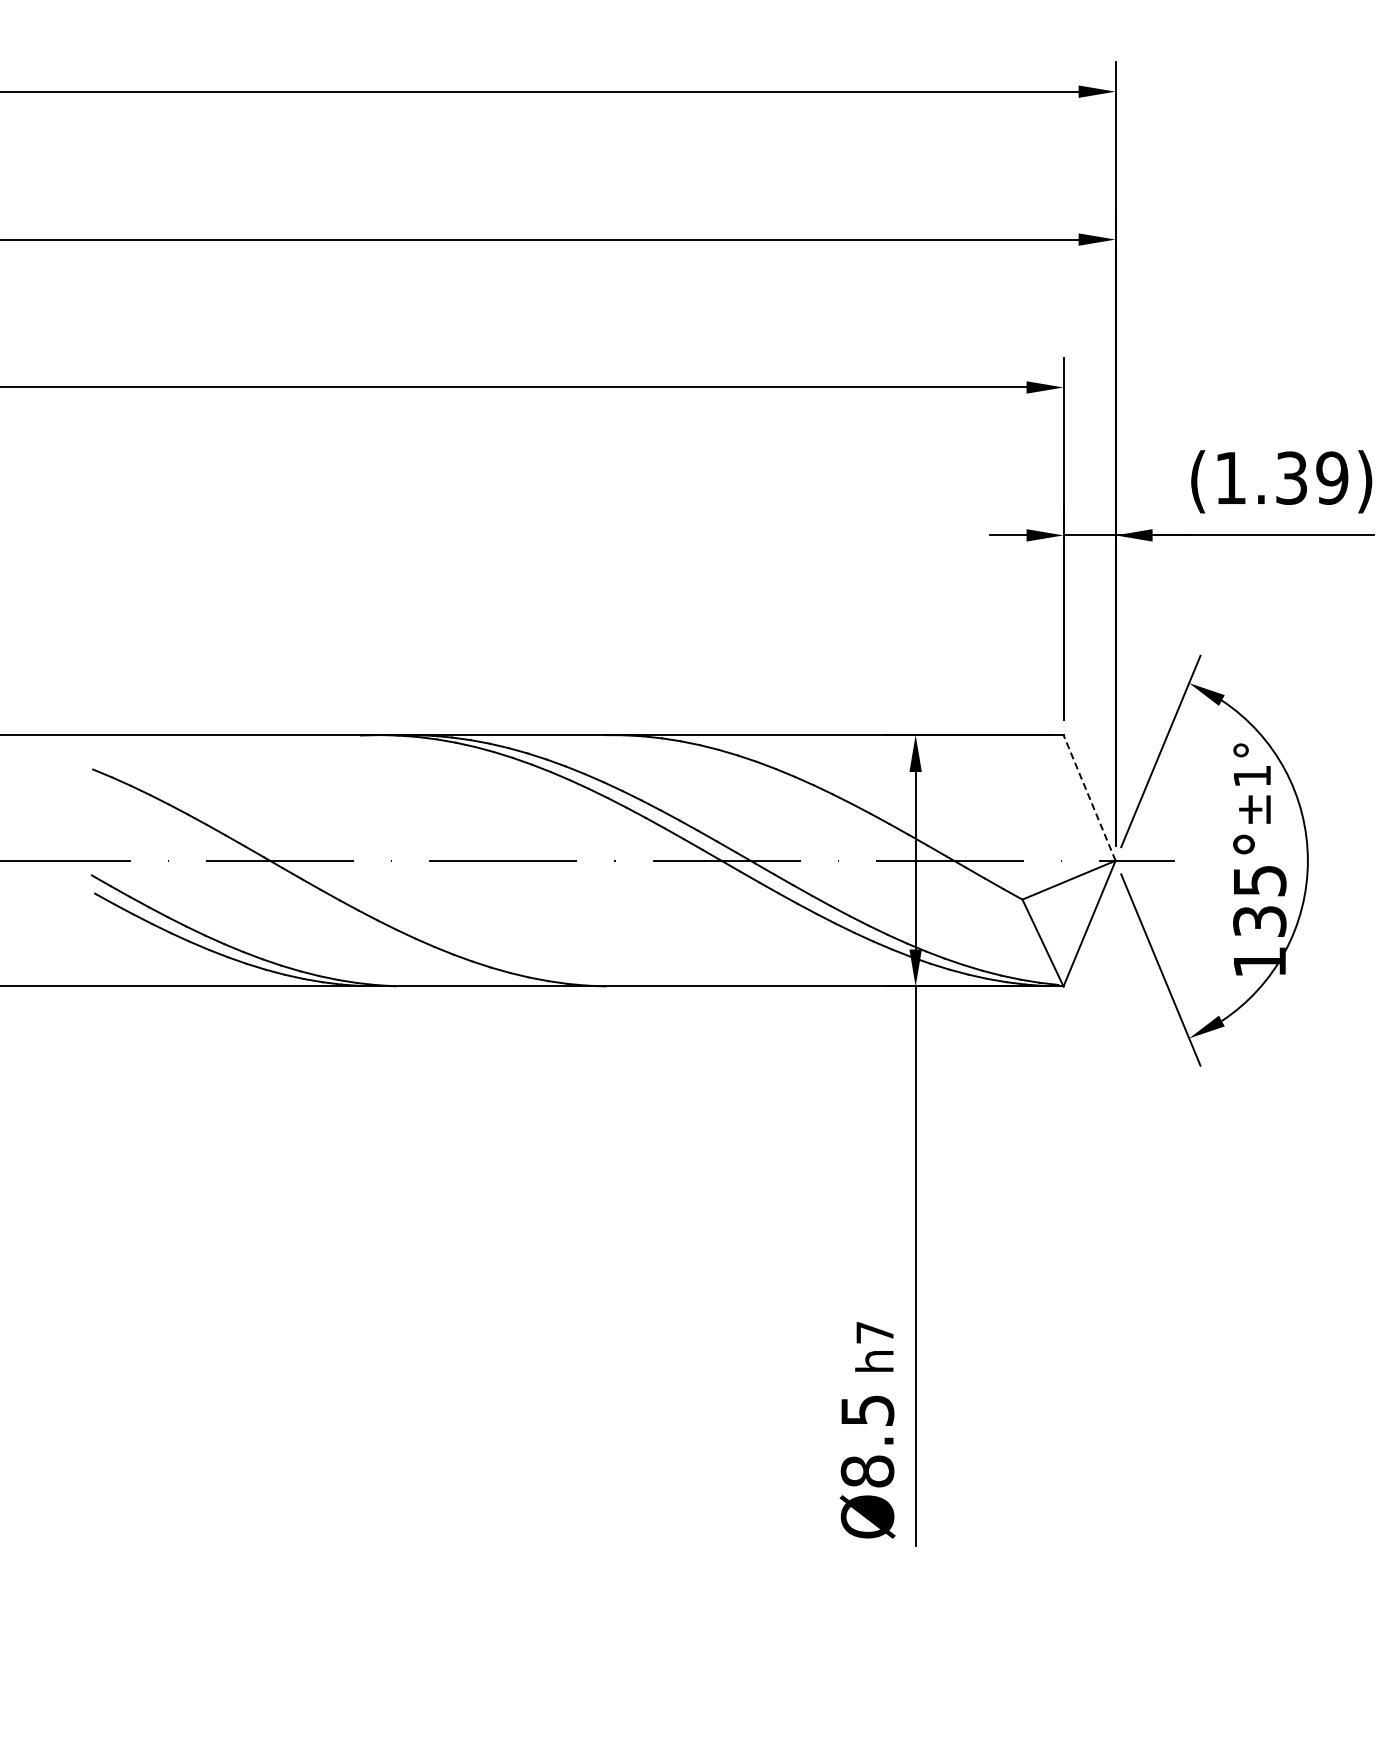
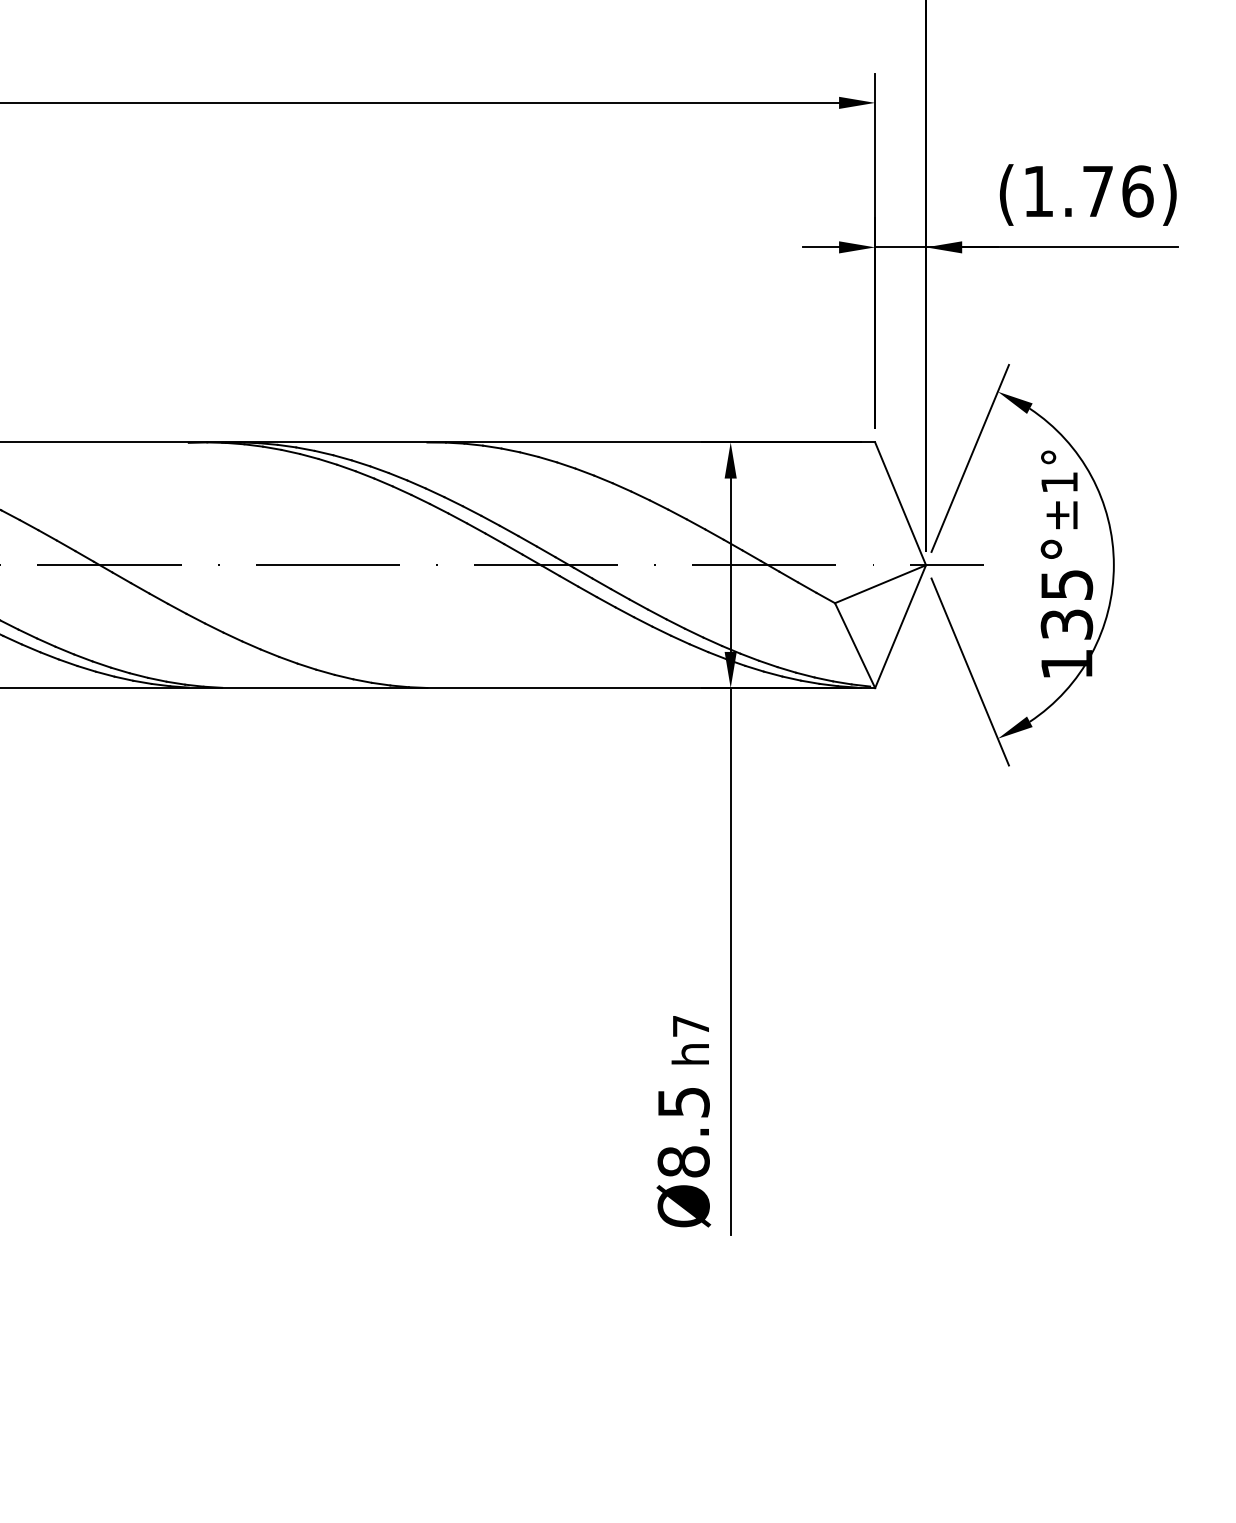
text: (1312, 477) -> (1118, 190), (1.39) -> (1.76)
line: (1089, 797) -> (900, 503), dashed -> solid

